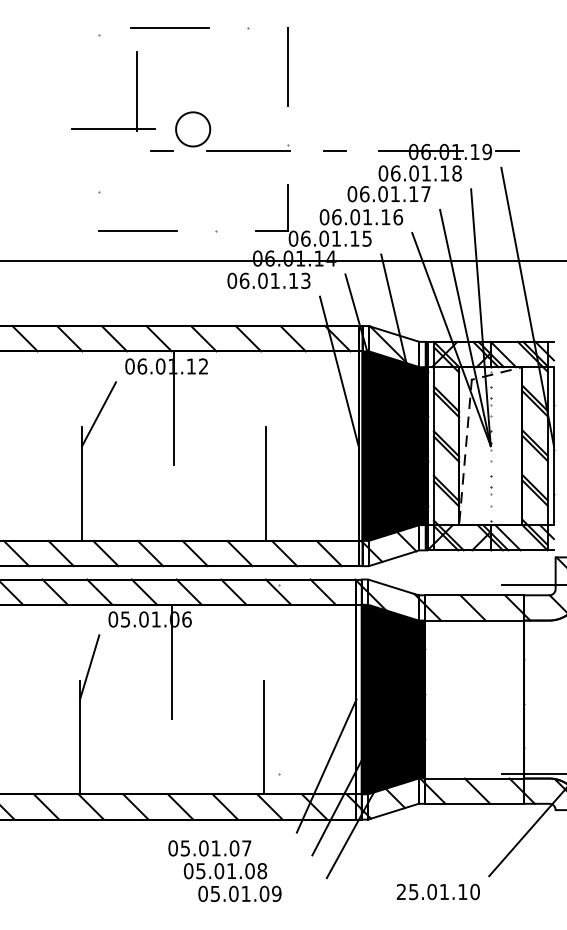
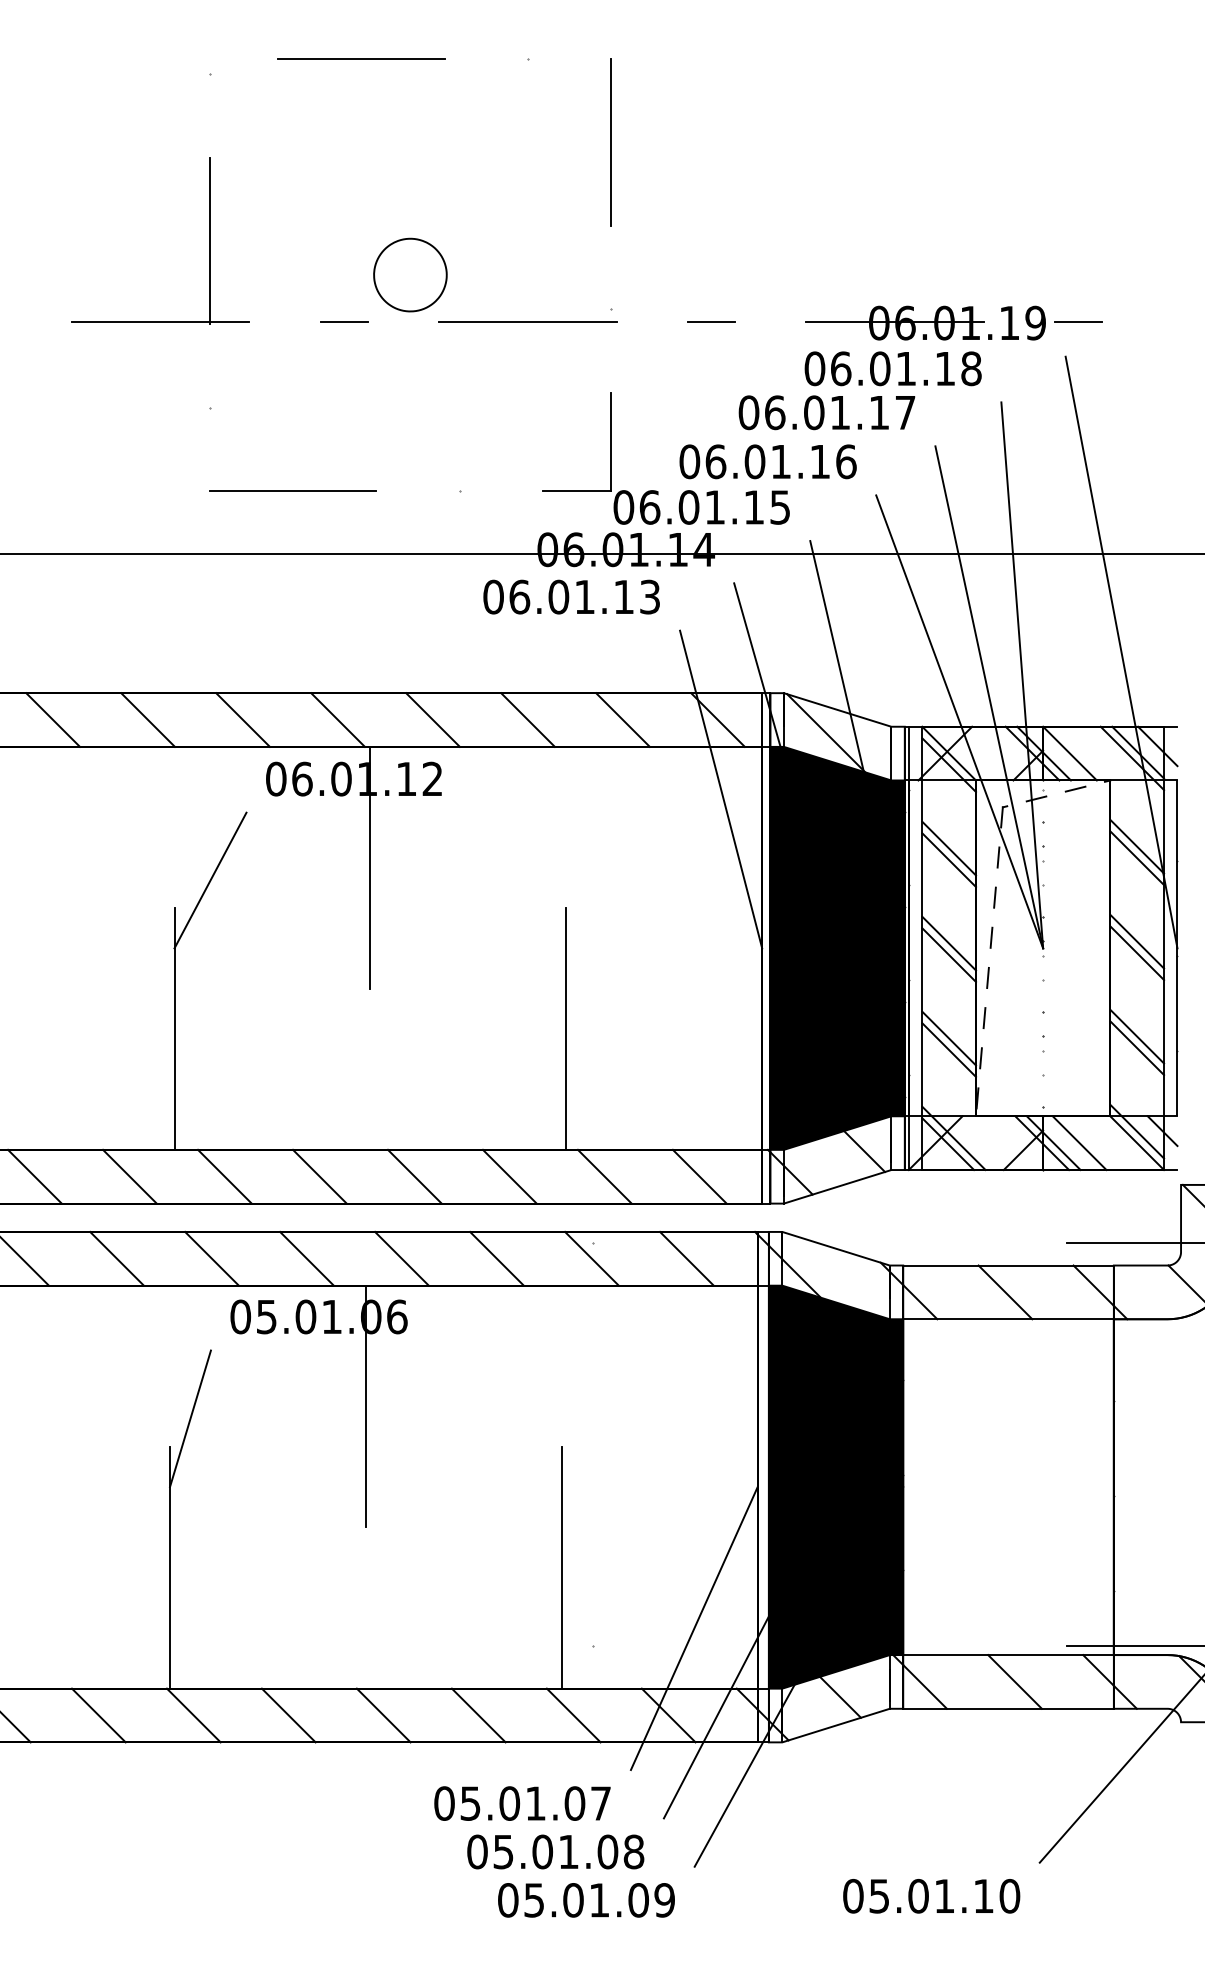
part: (136, 91) -> (209, 241), moved
text: (224, 870) -> (553, 1850), moved
text: (401, 891) -> (853, 1895), 25.01.10 -> 05.01.10

